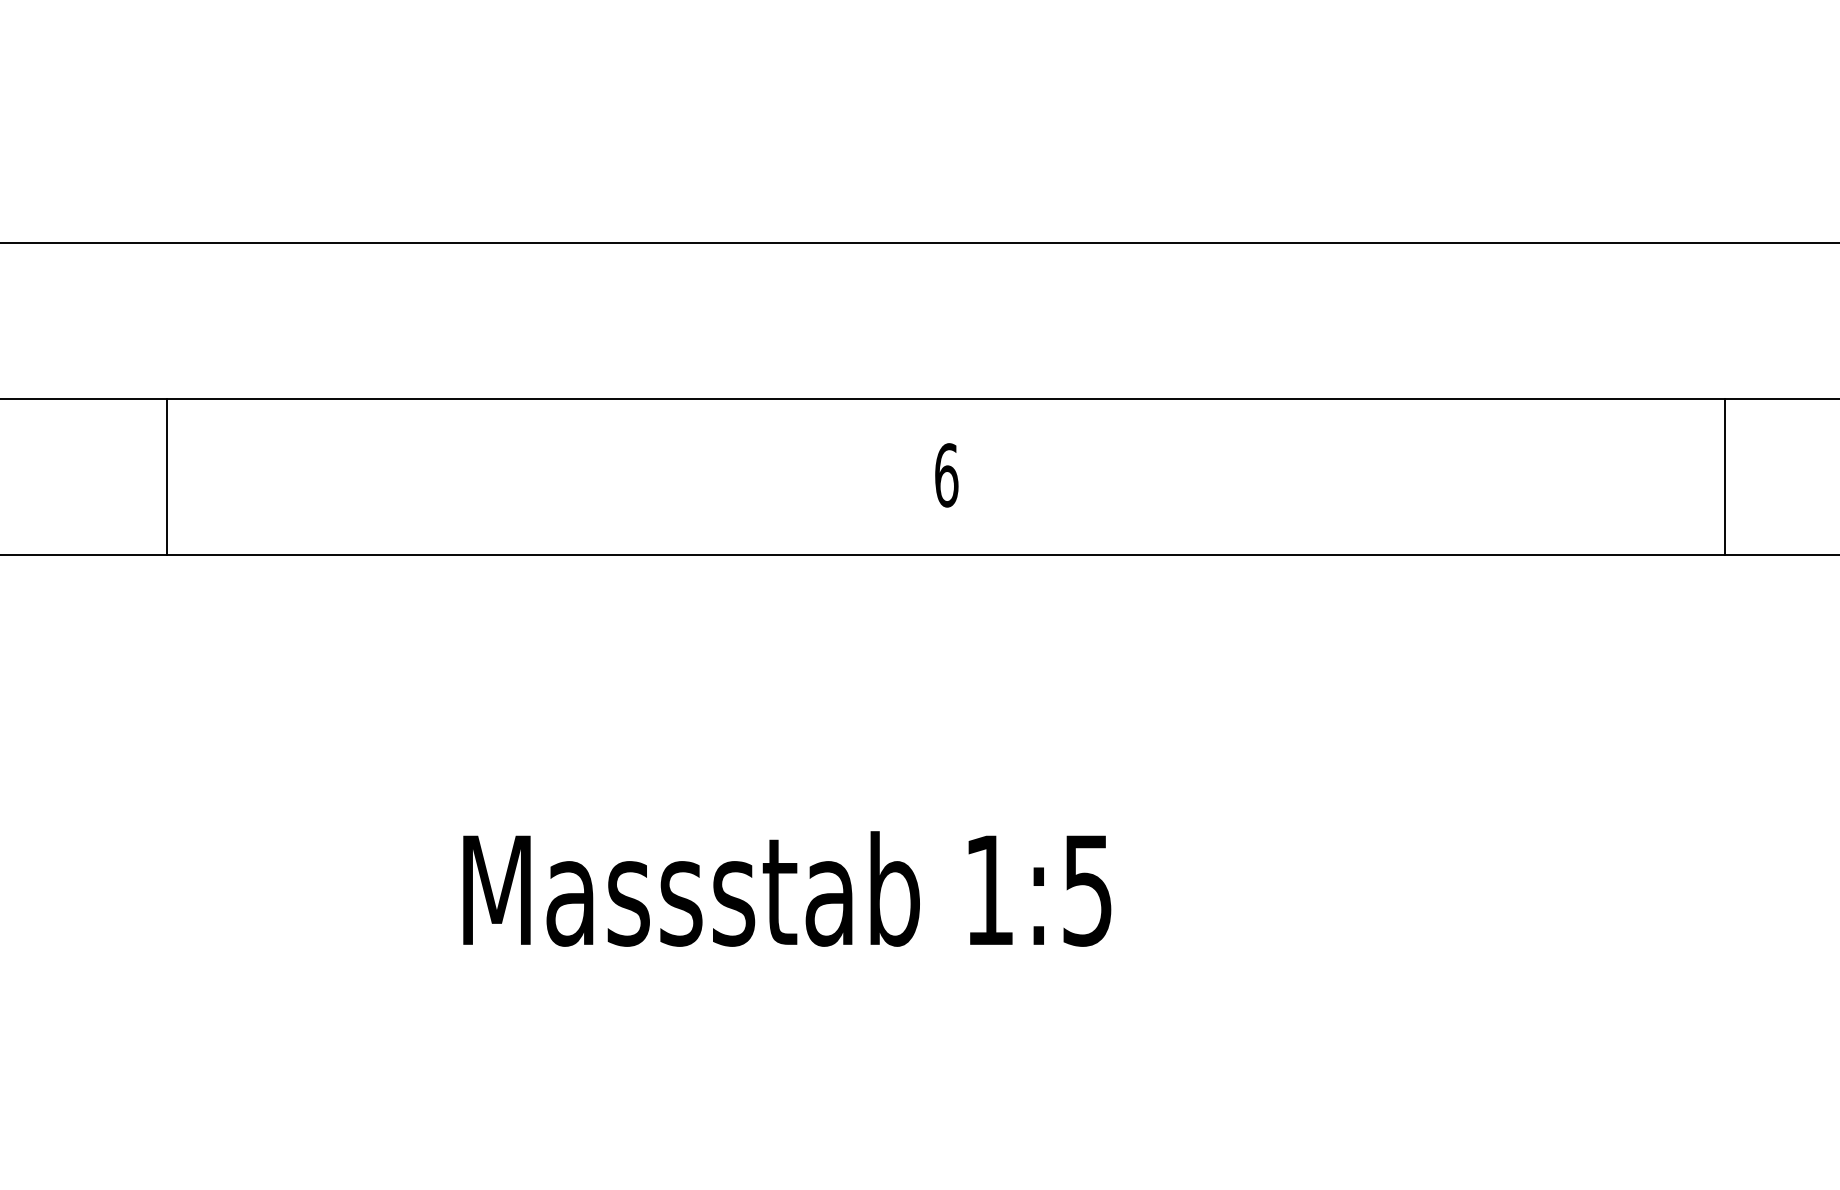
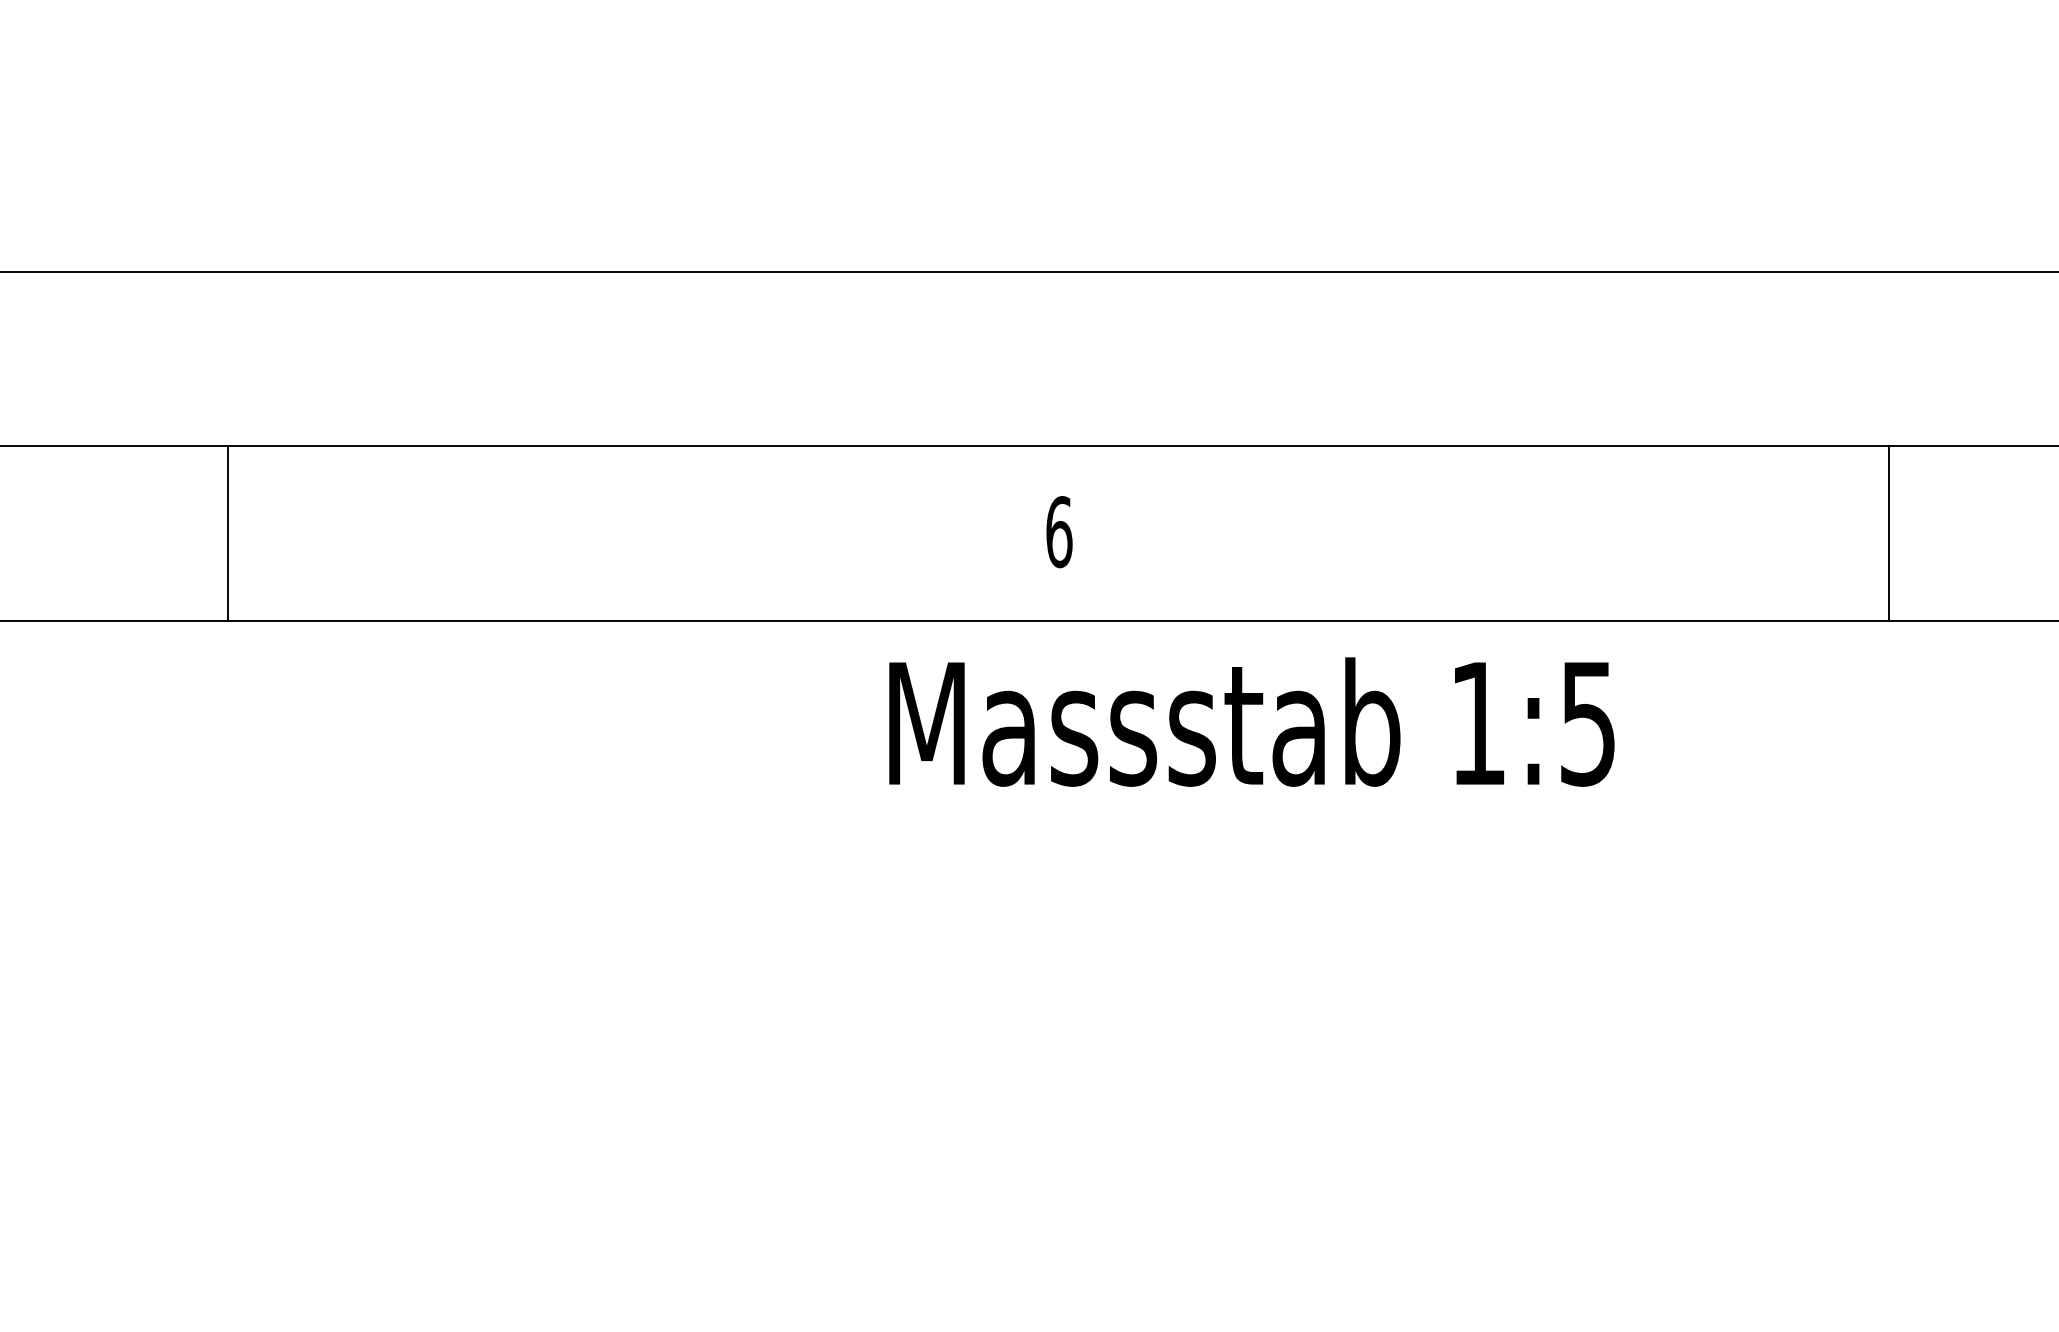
line: (166, 476) -> (228, 533), moved
line: (1724, 476) -> (1889, 533), moved
text: (786, 888) -> (1251, 721), moved

